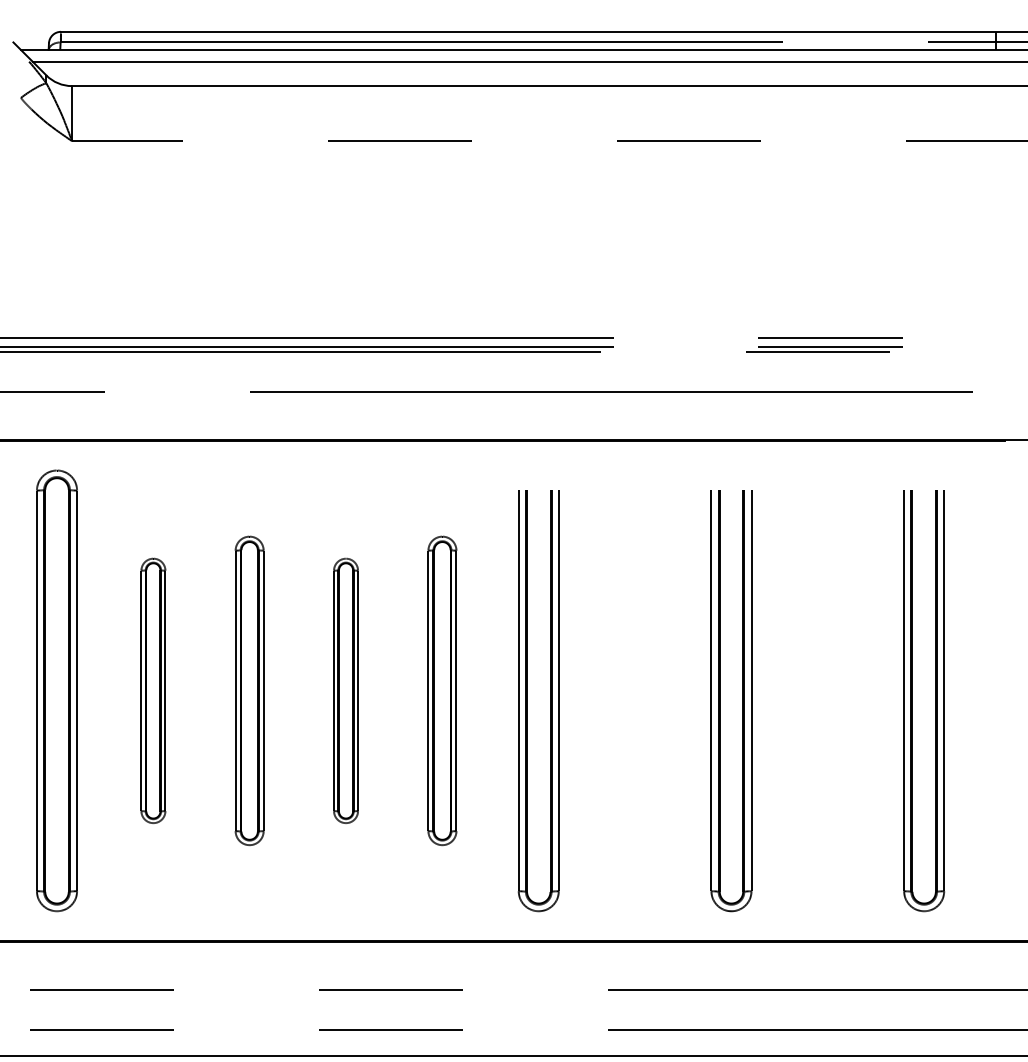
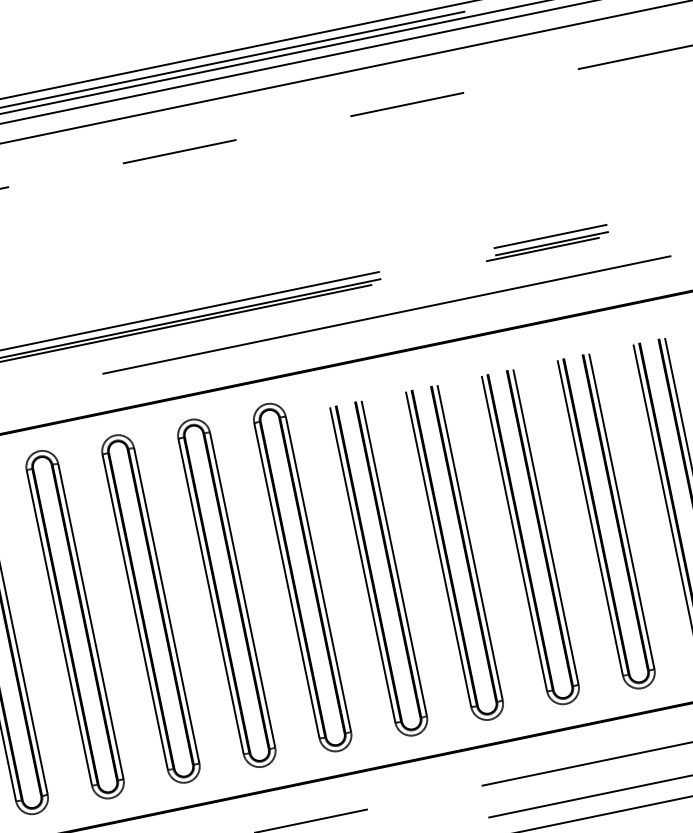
part: (153, 690) -> (75, 624), size x1.67
part: (249, 690) -> (150, 608), size x1.43
part: (345, 690) -> (226, 593), size x1.67
part: (442, 690) -> (302, 577), size x1.43
part: (623, 701) -> (446, 556), added
part: (816, 701) -> (598, 524), added

